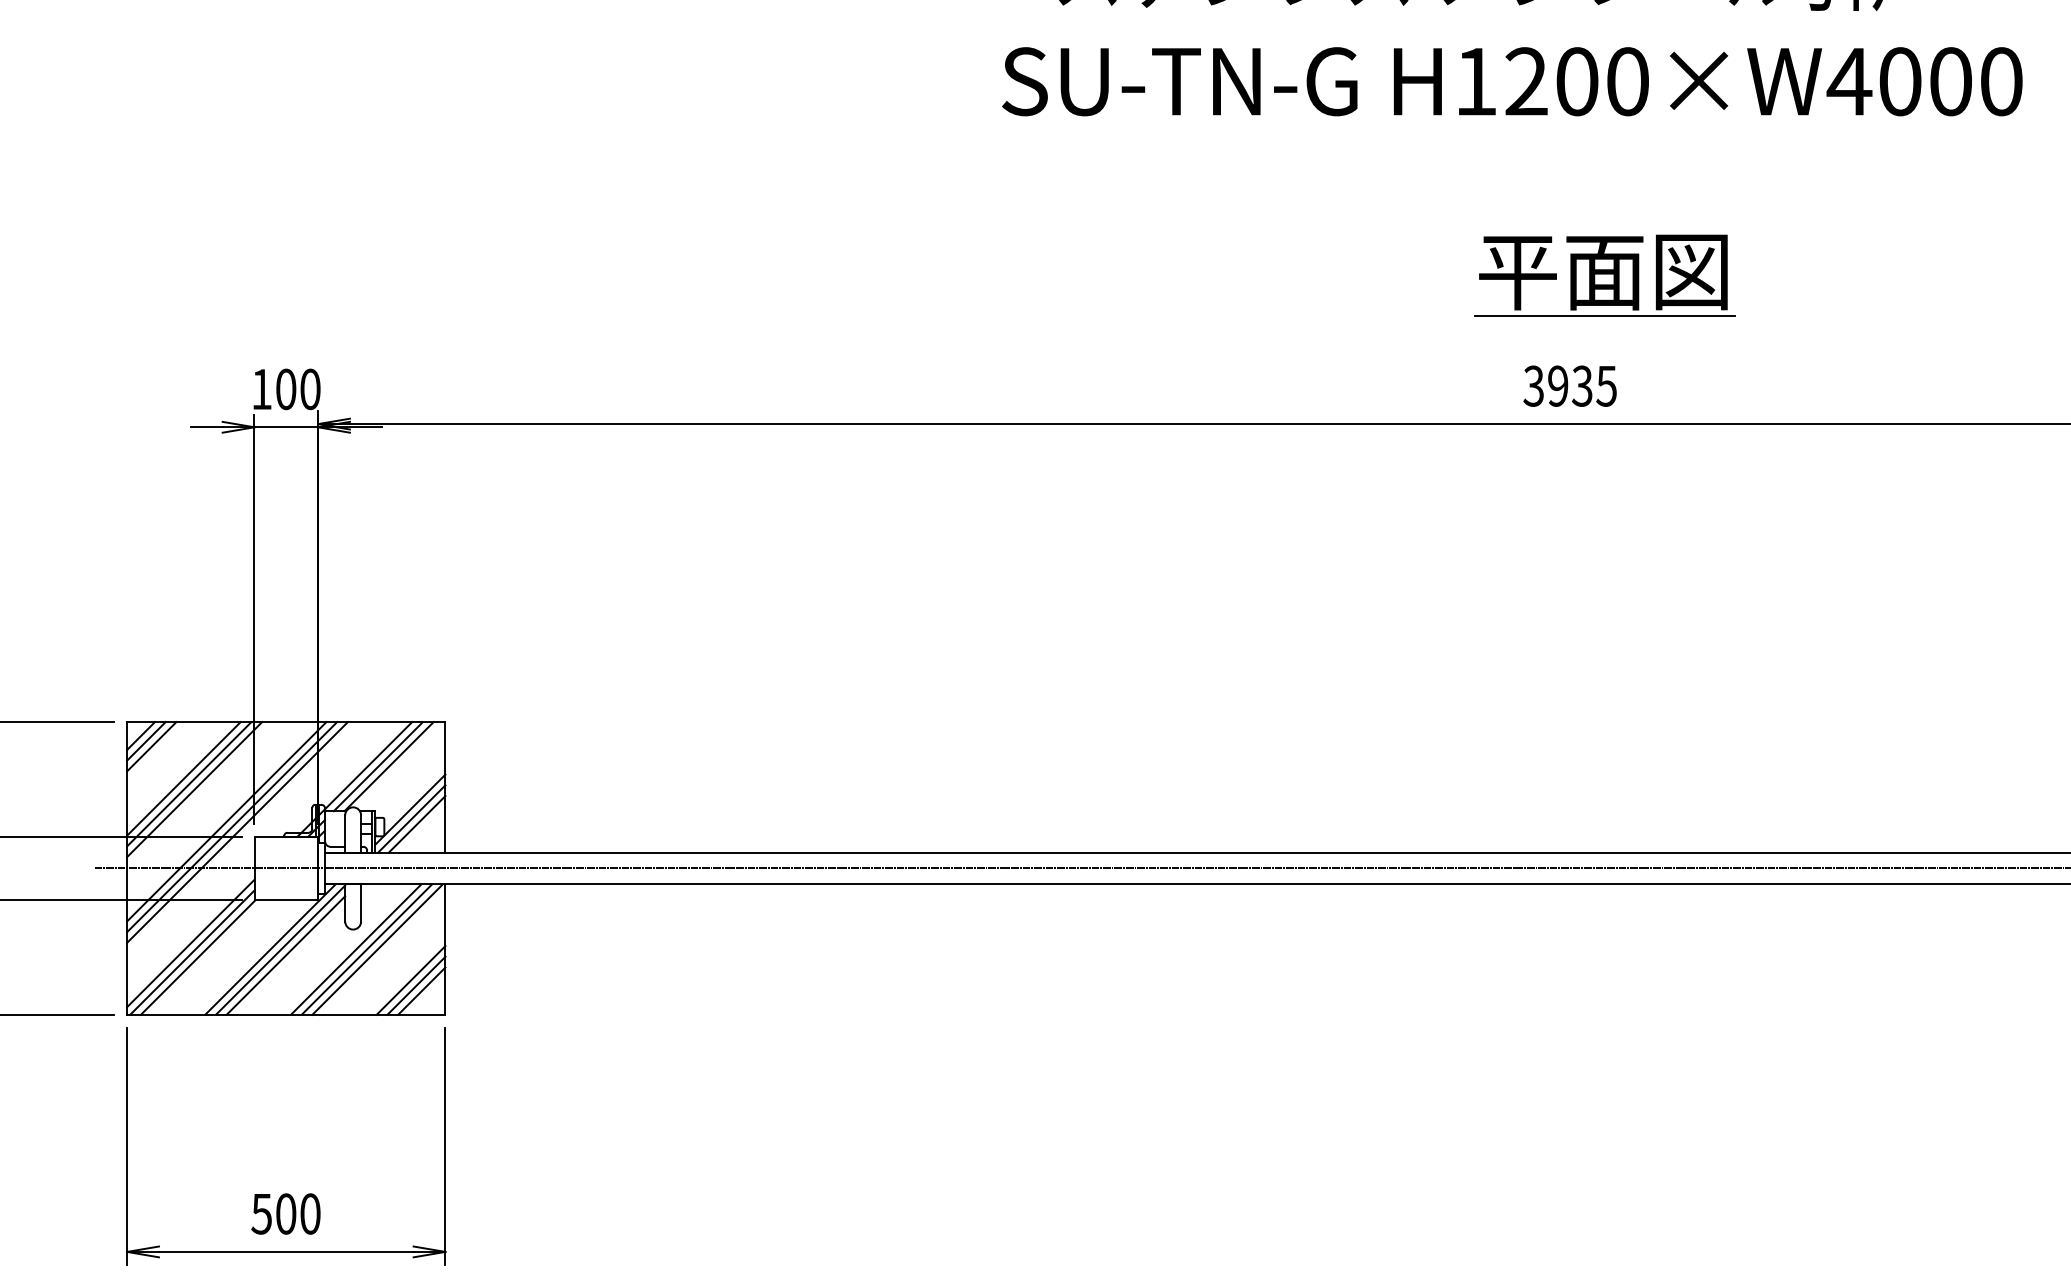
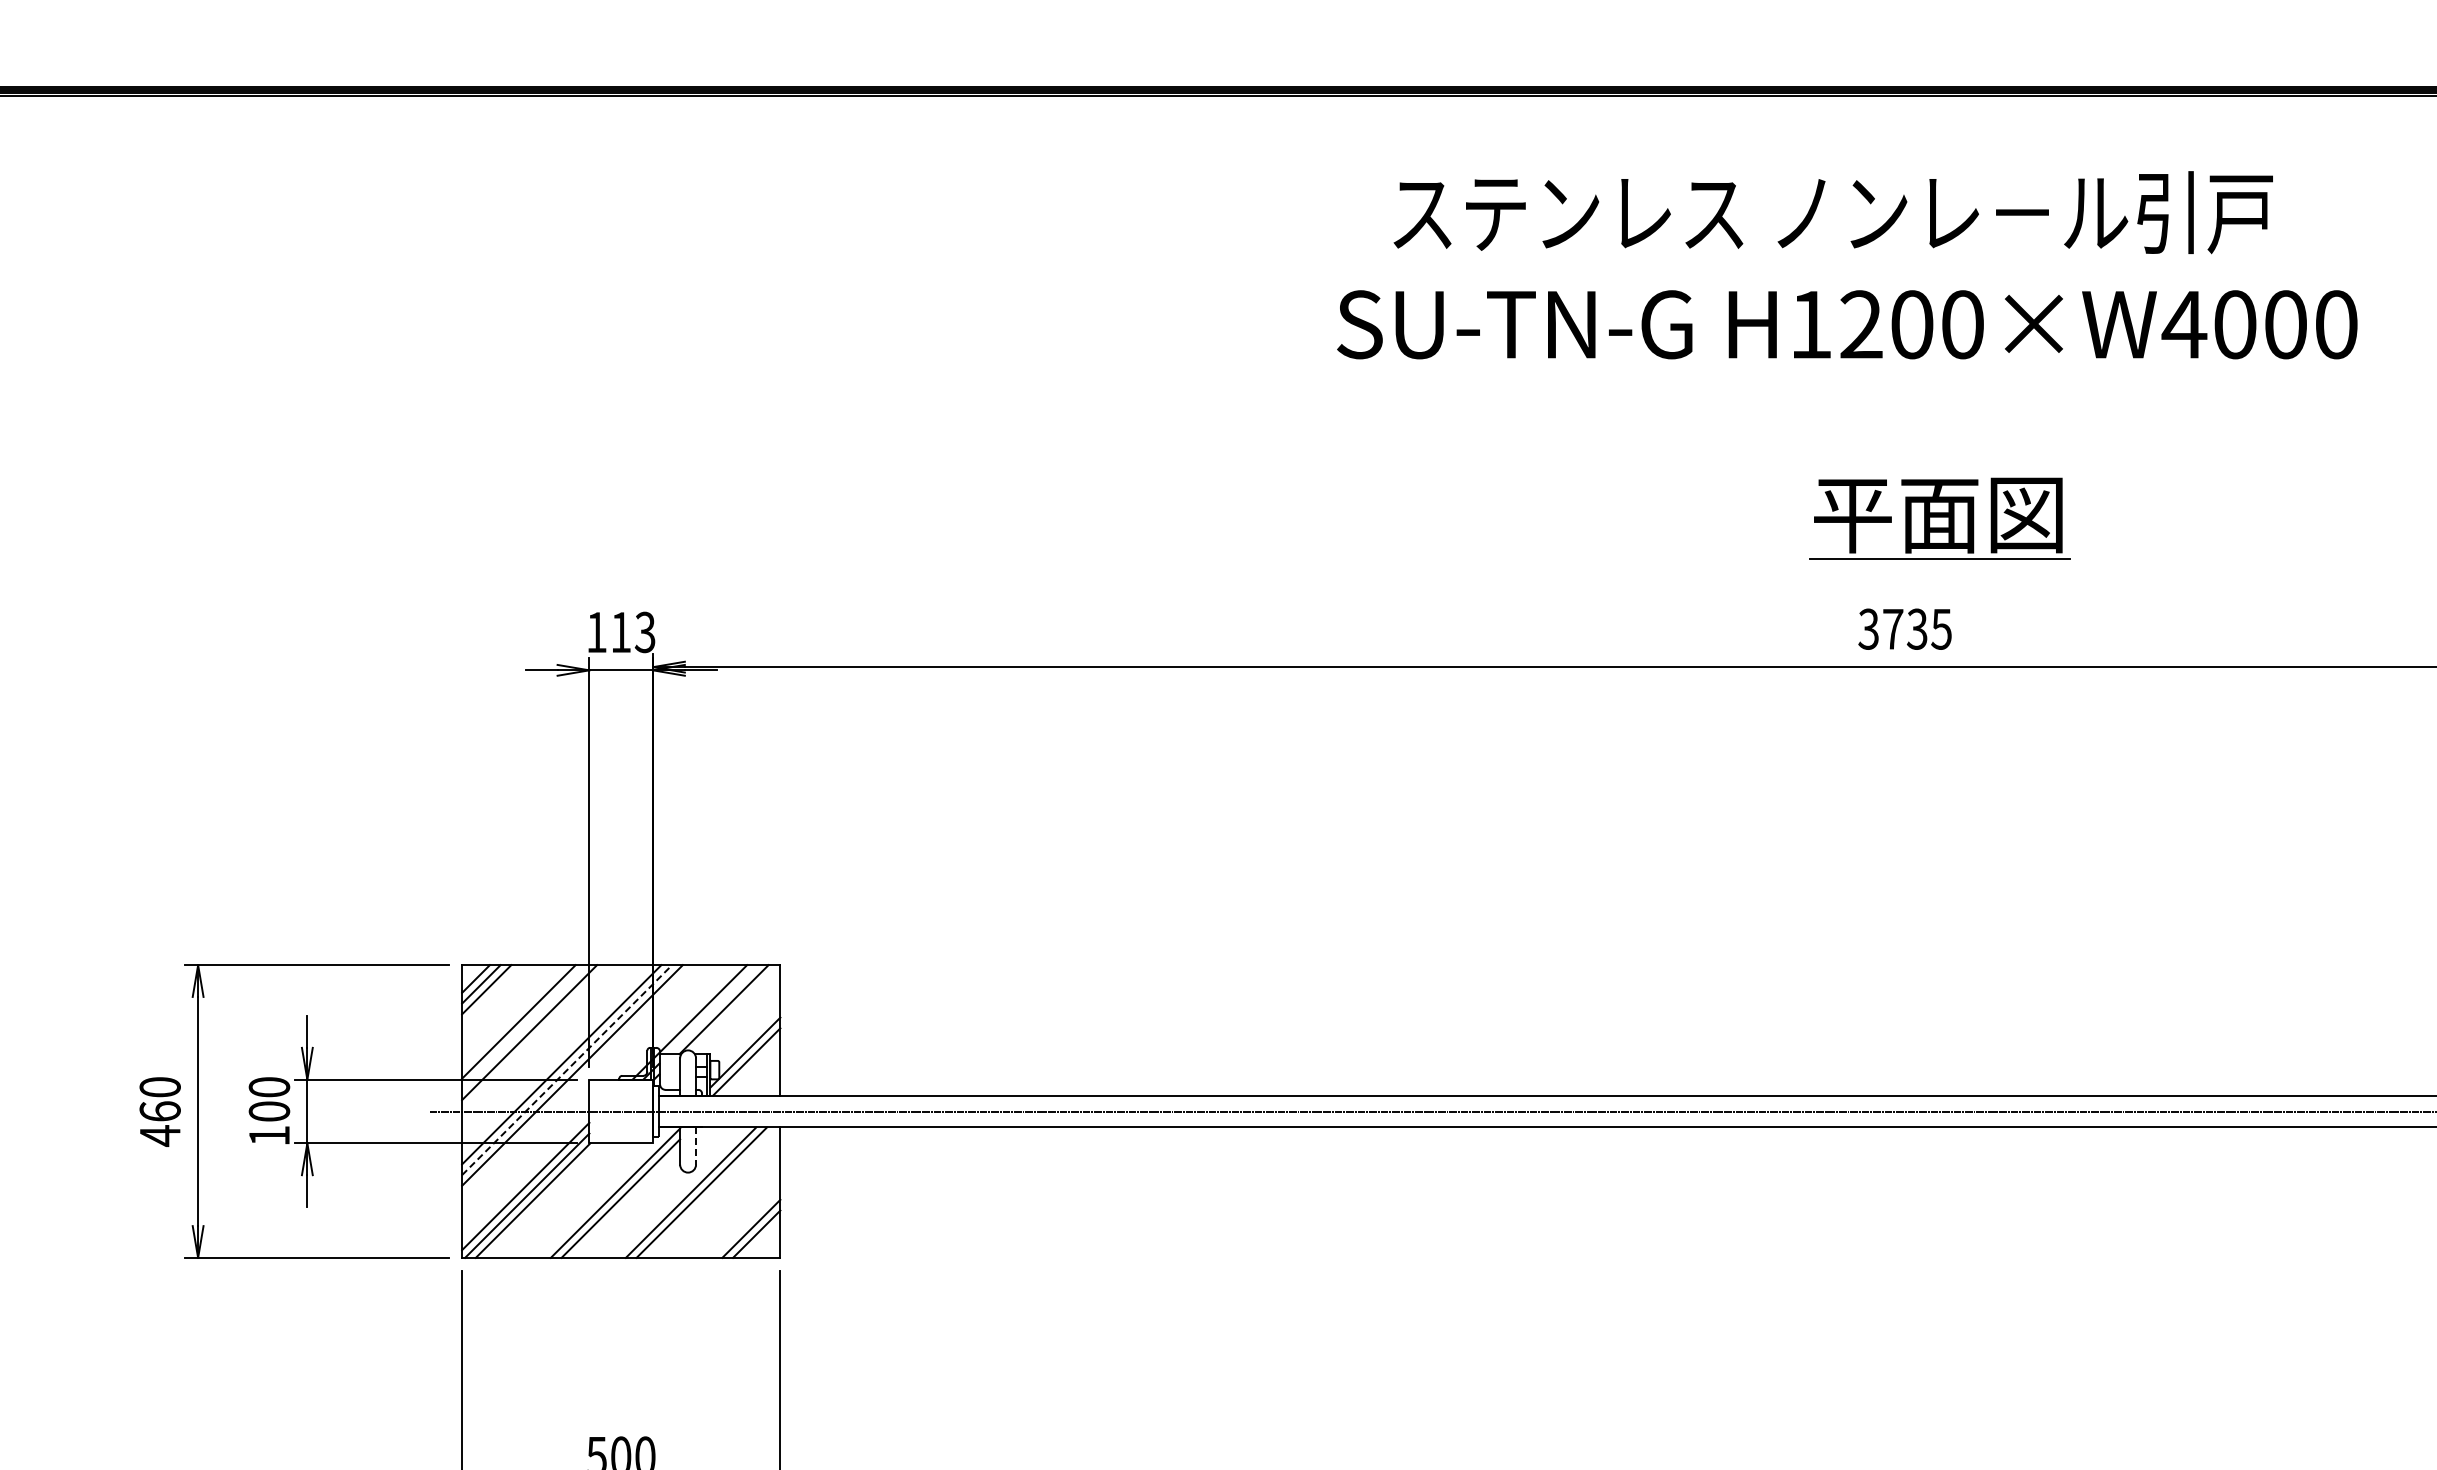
text: (1558, 385) -> (1893, 628), 3935 -> 3735
text: (298, 389) -> (633, 632), 100 -> 113
line: (377, 766) -> (712, 1009), removed
line: (189, 784) -> (524, 1027), removed
line: (416, 824) -> (751, 1067), removed
line: (232, 827) -> (567, 1070), solid -> dashed
line: (361, 903) -> (696, 1146), solid -> dashed
line: (270, 949) -> (605, 1192), removed
line: (377, 949) -> (712, 1192), removed
line: (410, 980) -> (745, 1223), removed

